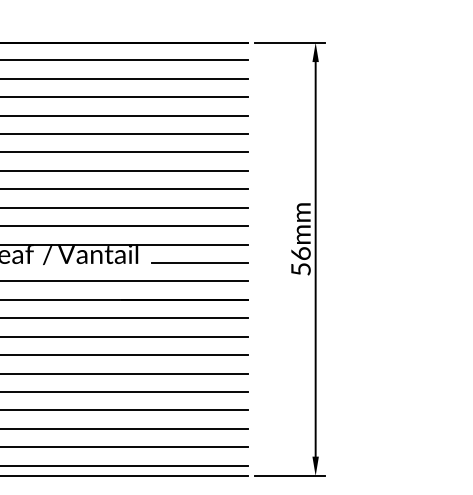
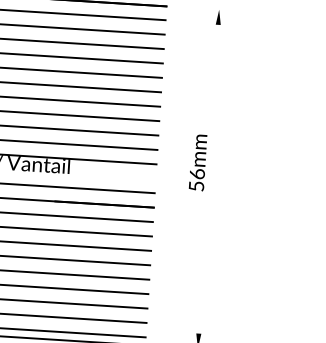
line: (289, 42) -> (198, 8), removed
line: (315, 259) -> (208, 179), removed
line: (199, 262) -> (117, 175), removed

